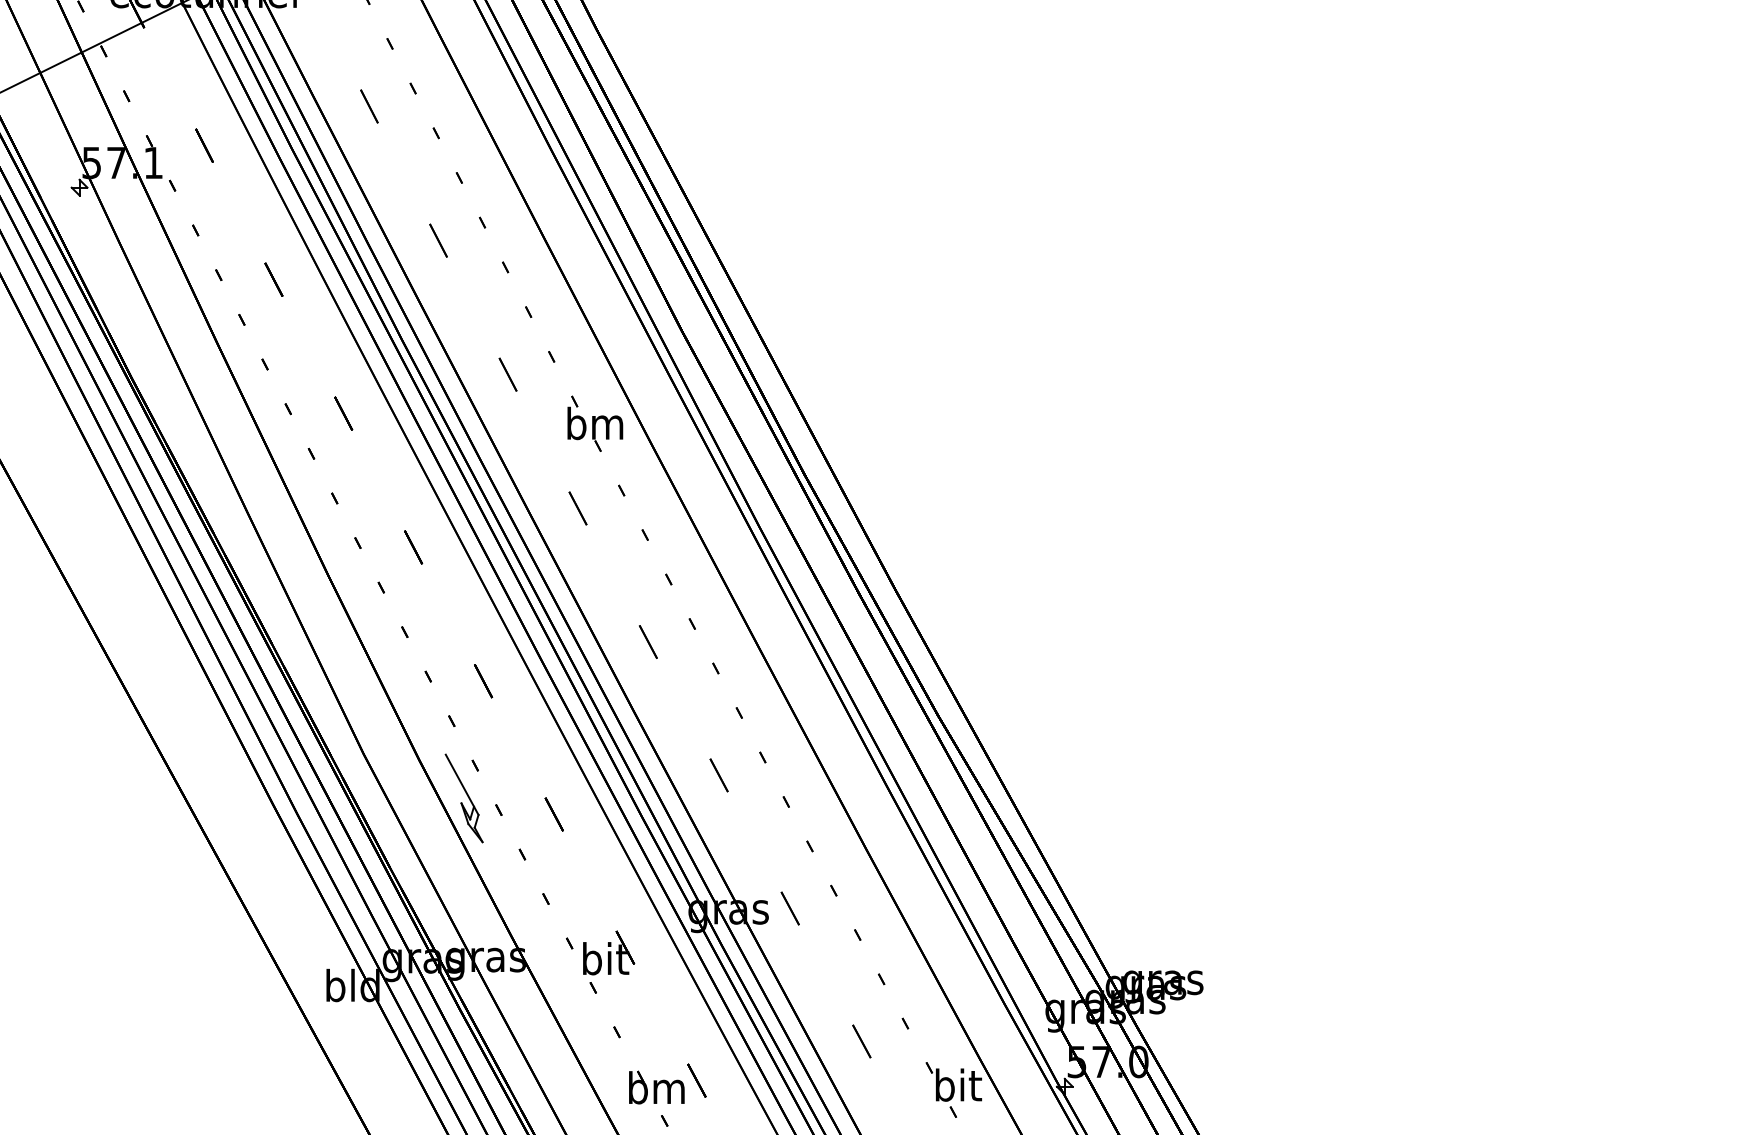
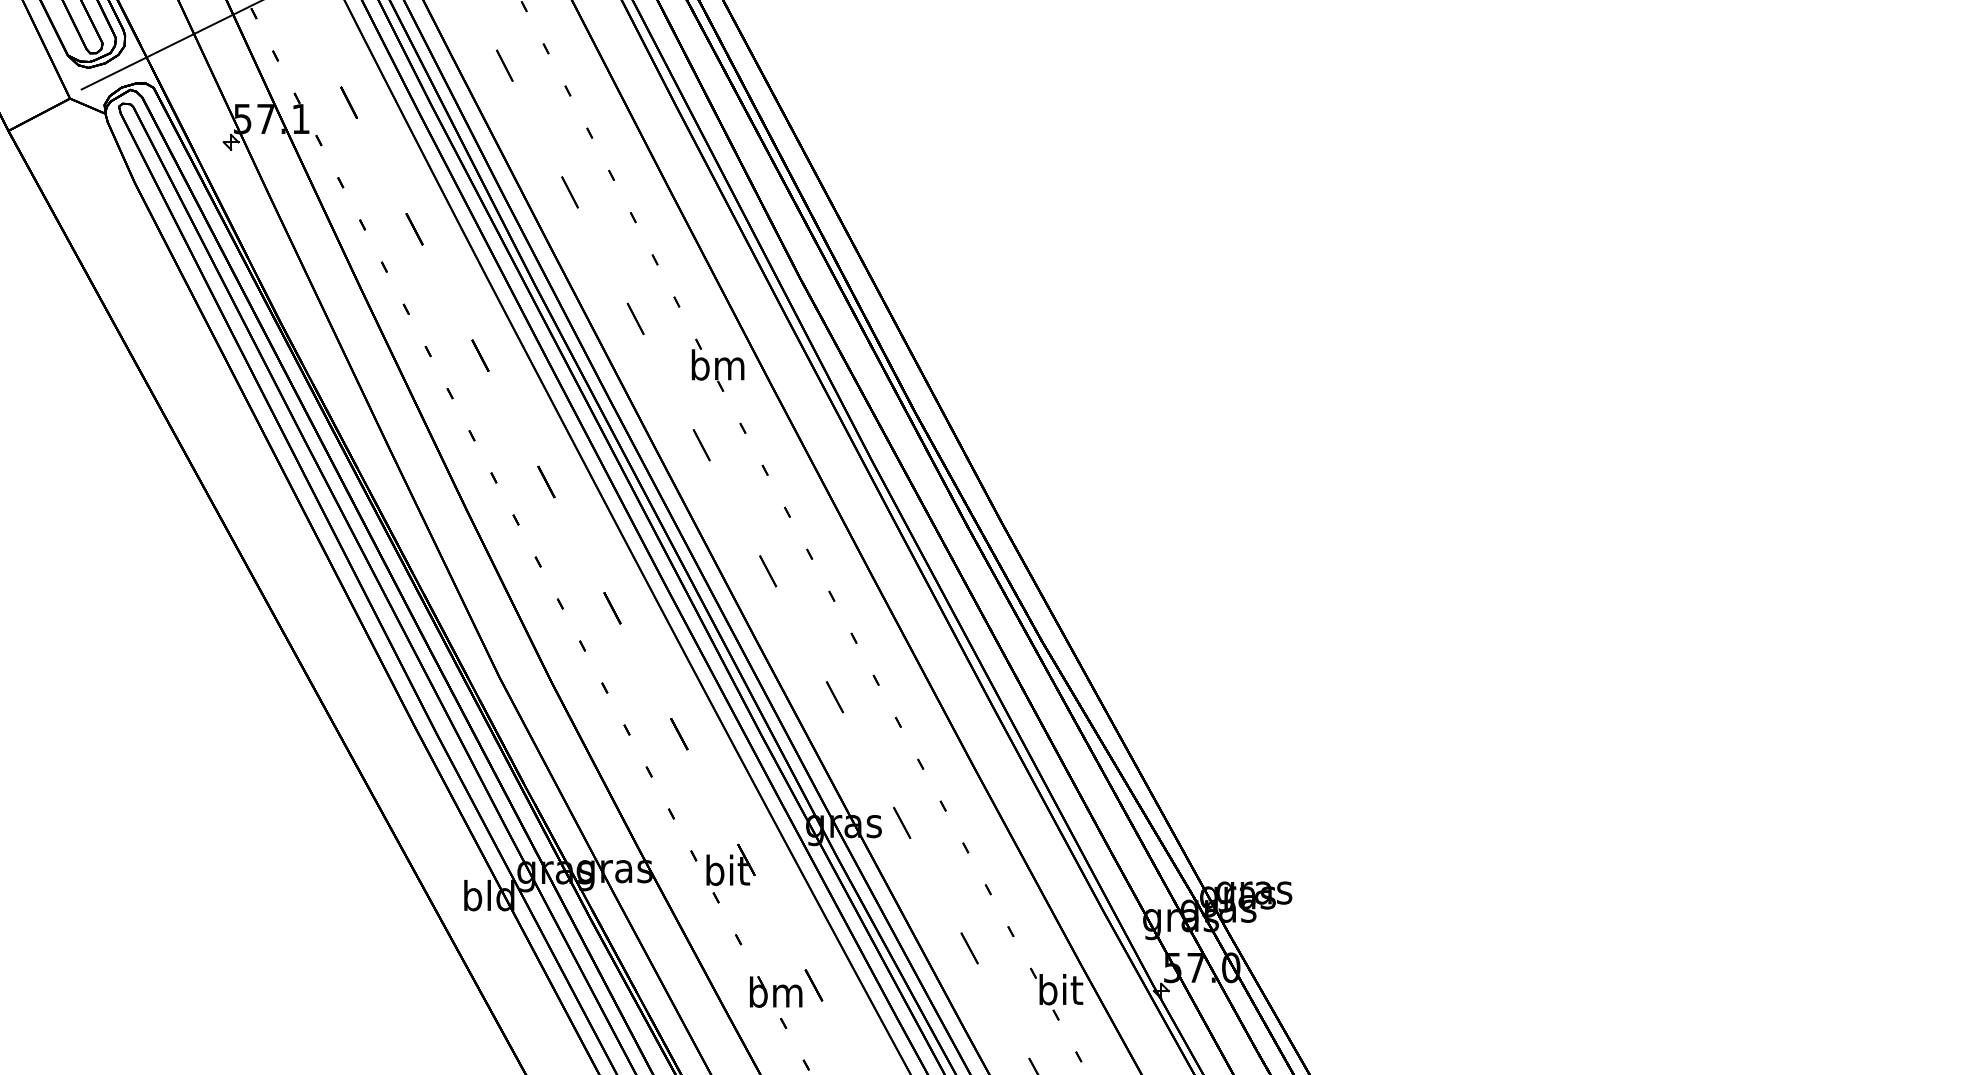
part: (463, 797) -> (593, 718), removed

